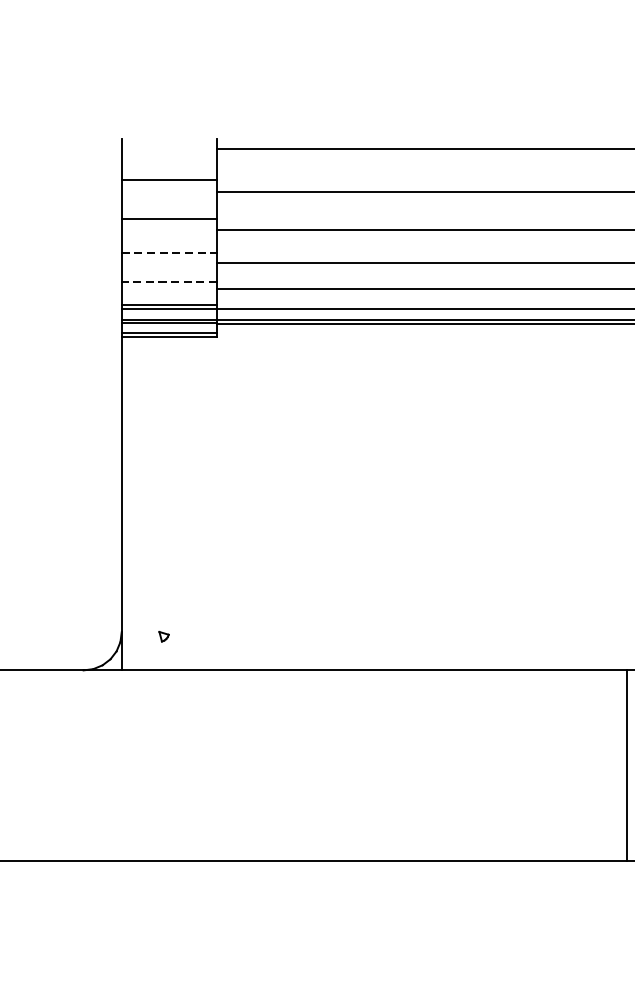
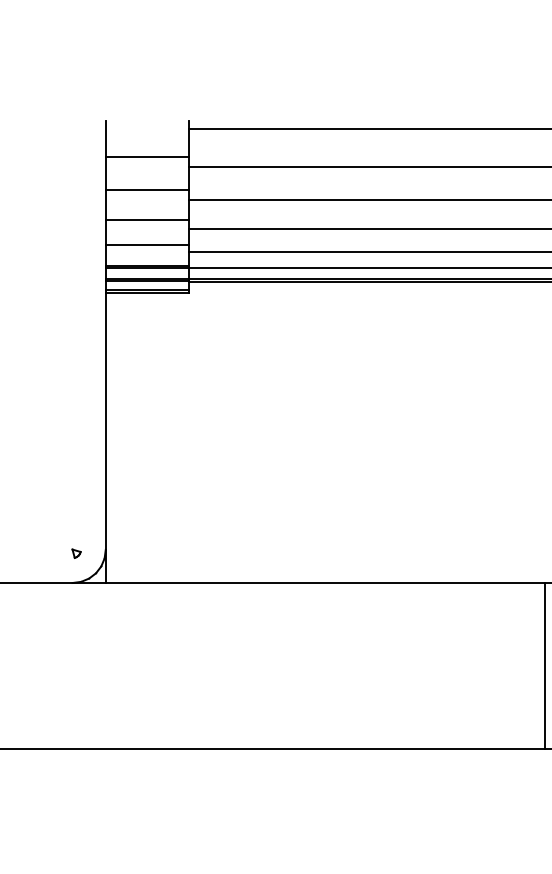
line: (169, 252) -> (147, 219), dashed -> solid
line: (168, 282) -> (146, 245), dashed -> solid
part: (163, 636) -> (76, 553), moved

